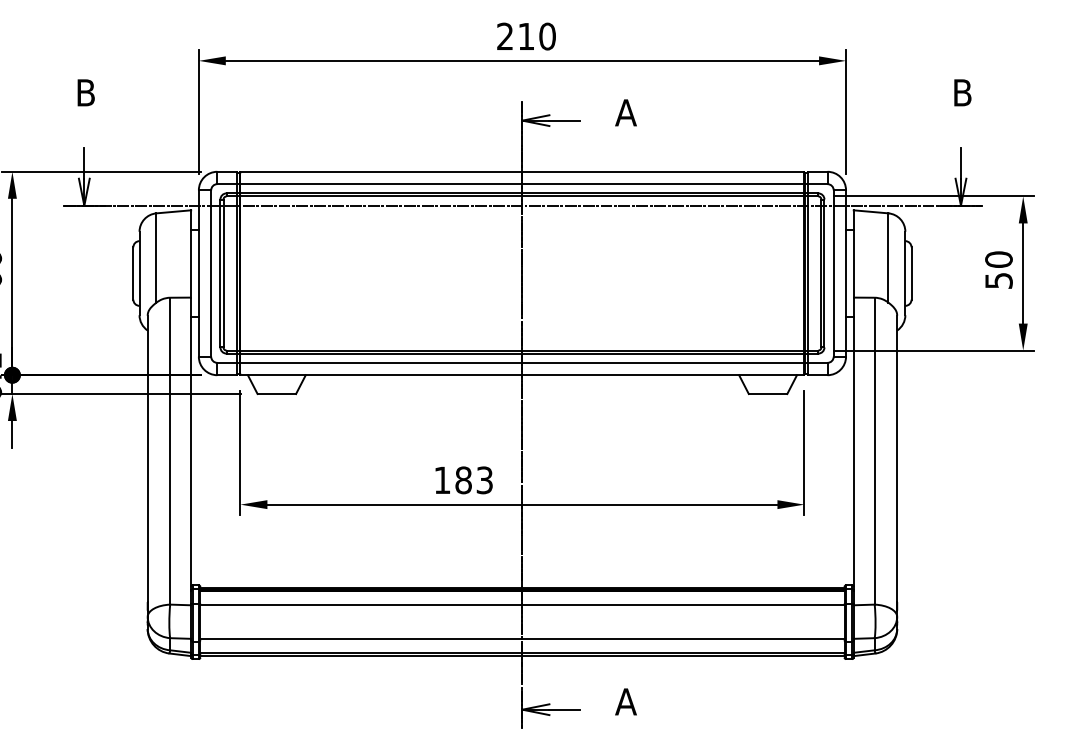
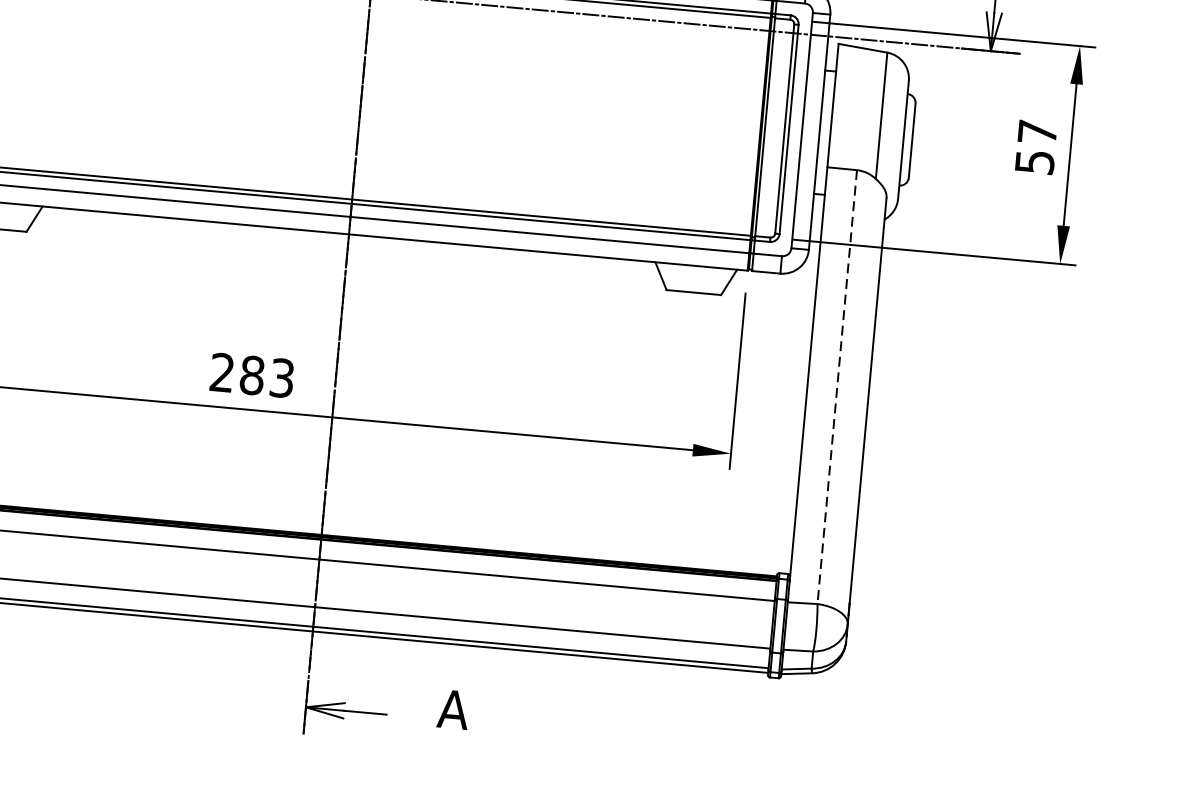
text: (998, 259) -> (1036, 132), 50 -> 57
line: (874, 451) -> (836, 387), solid -> dashed
text: (441, 479) -> (221, 371), 183 -> 283

